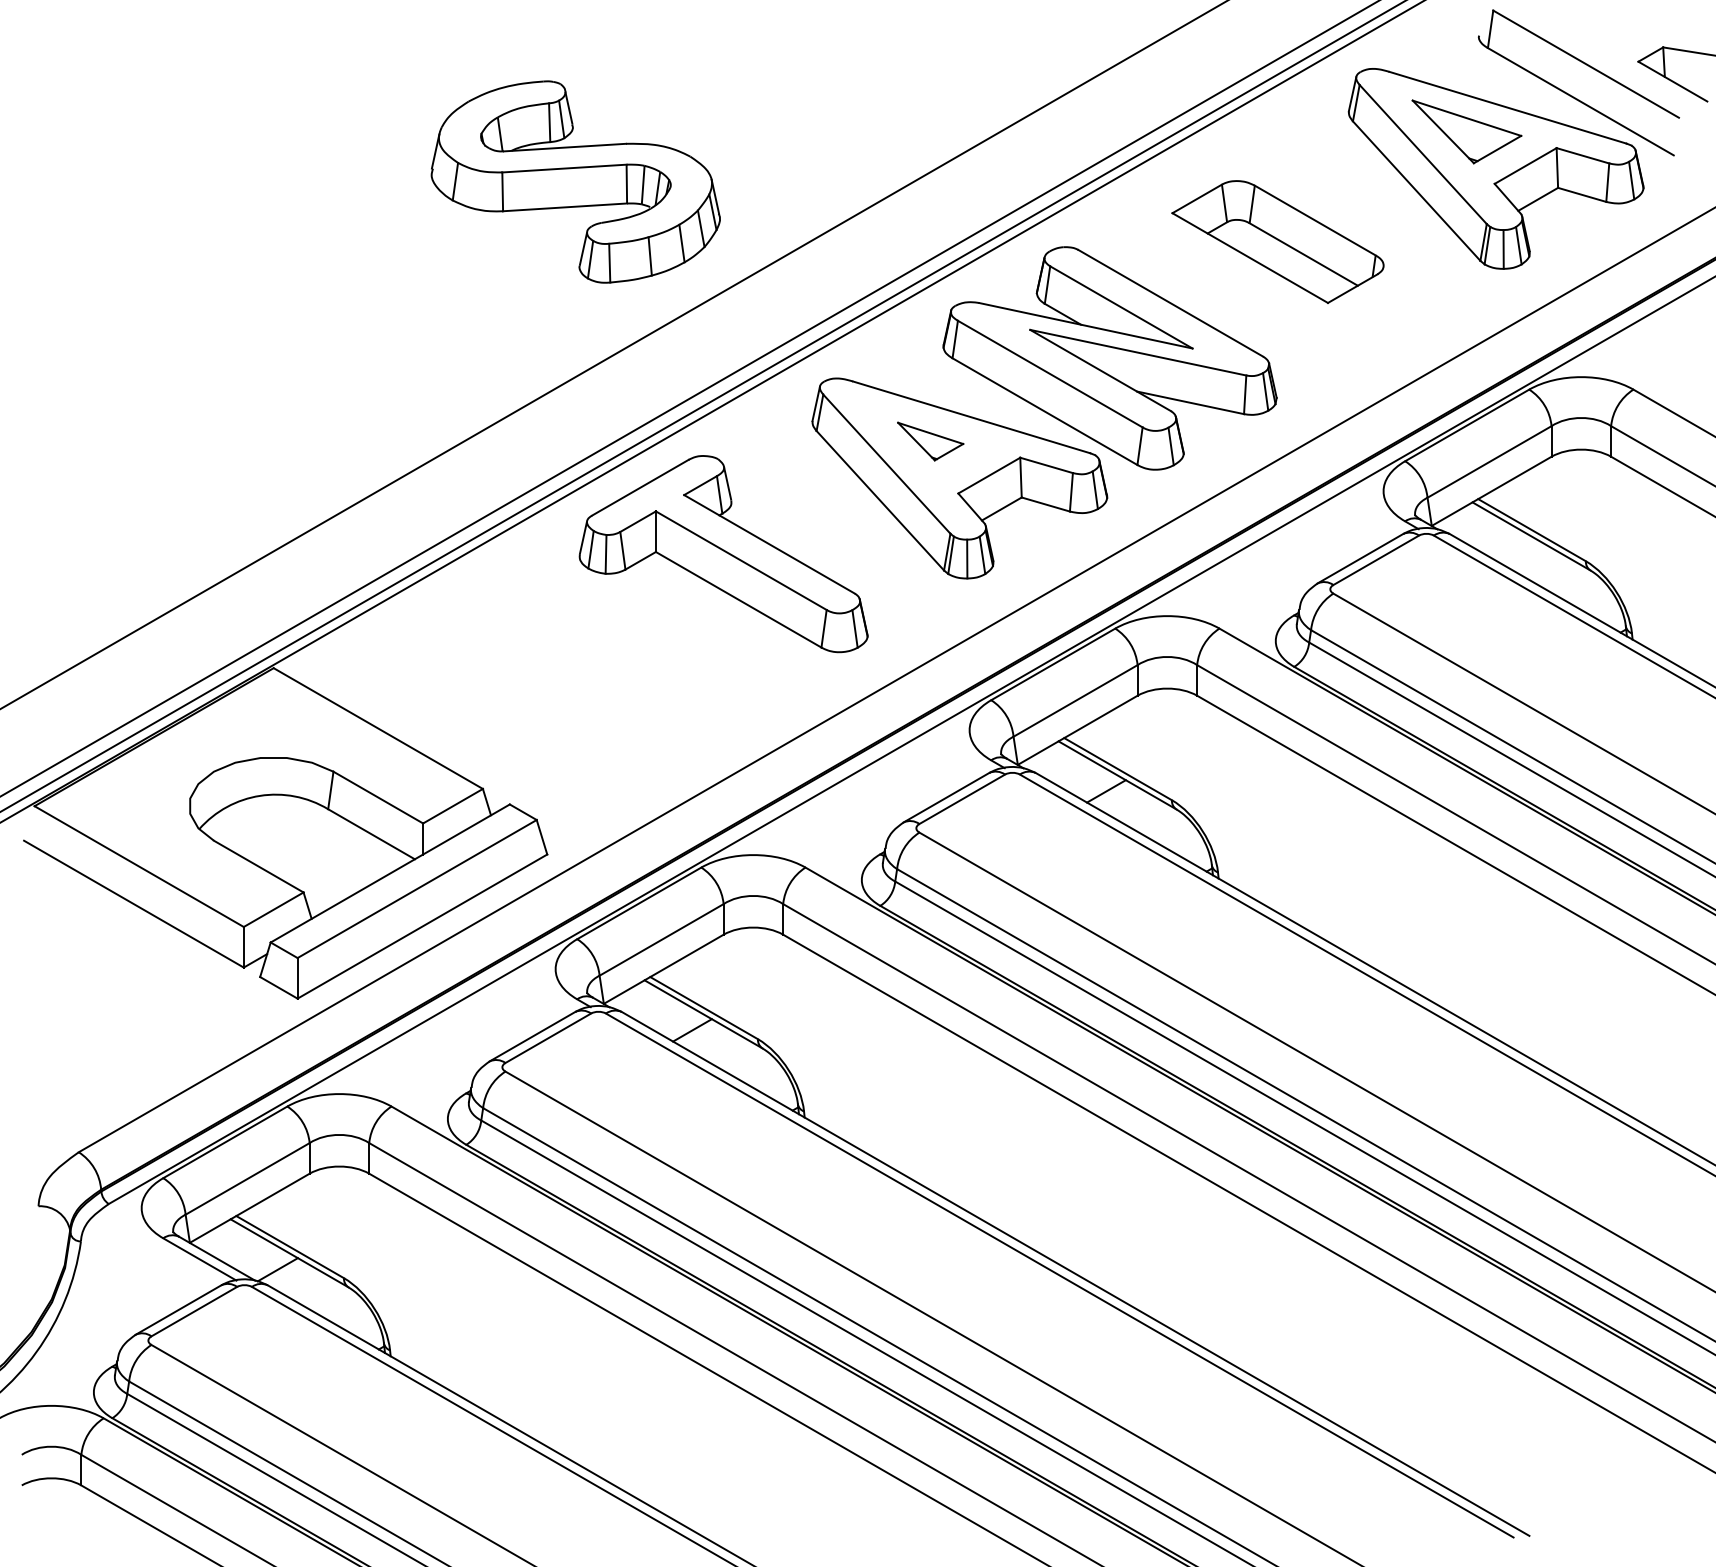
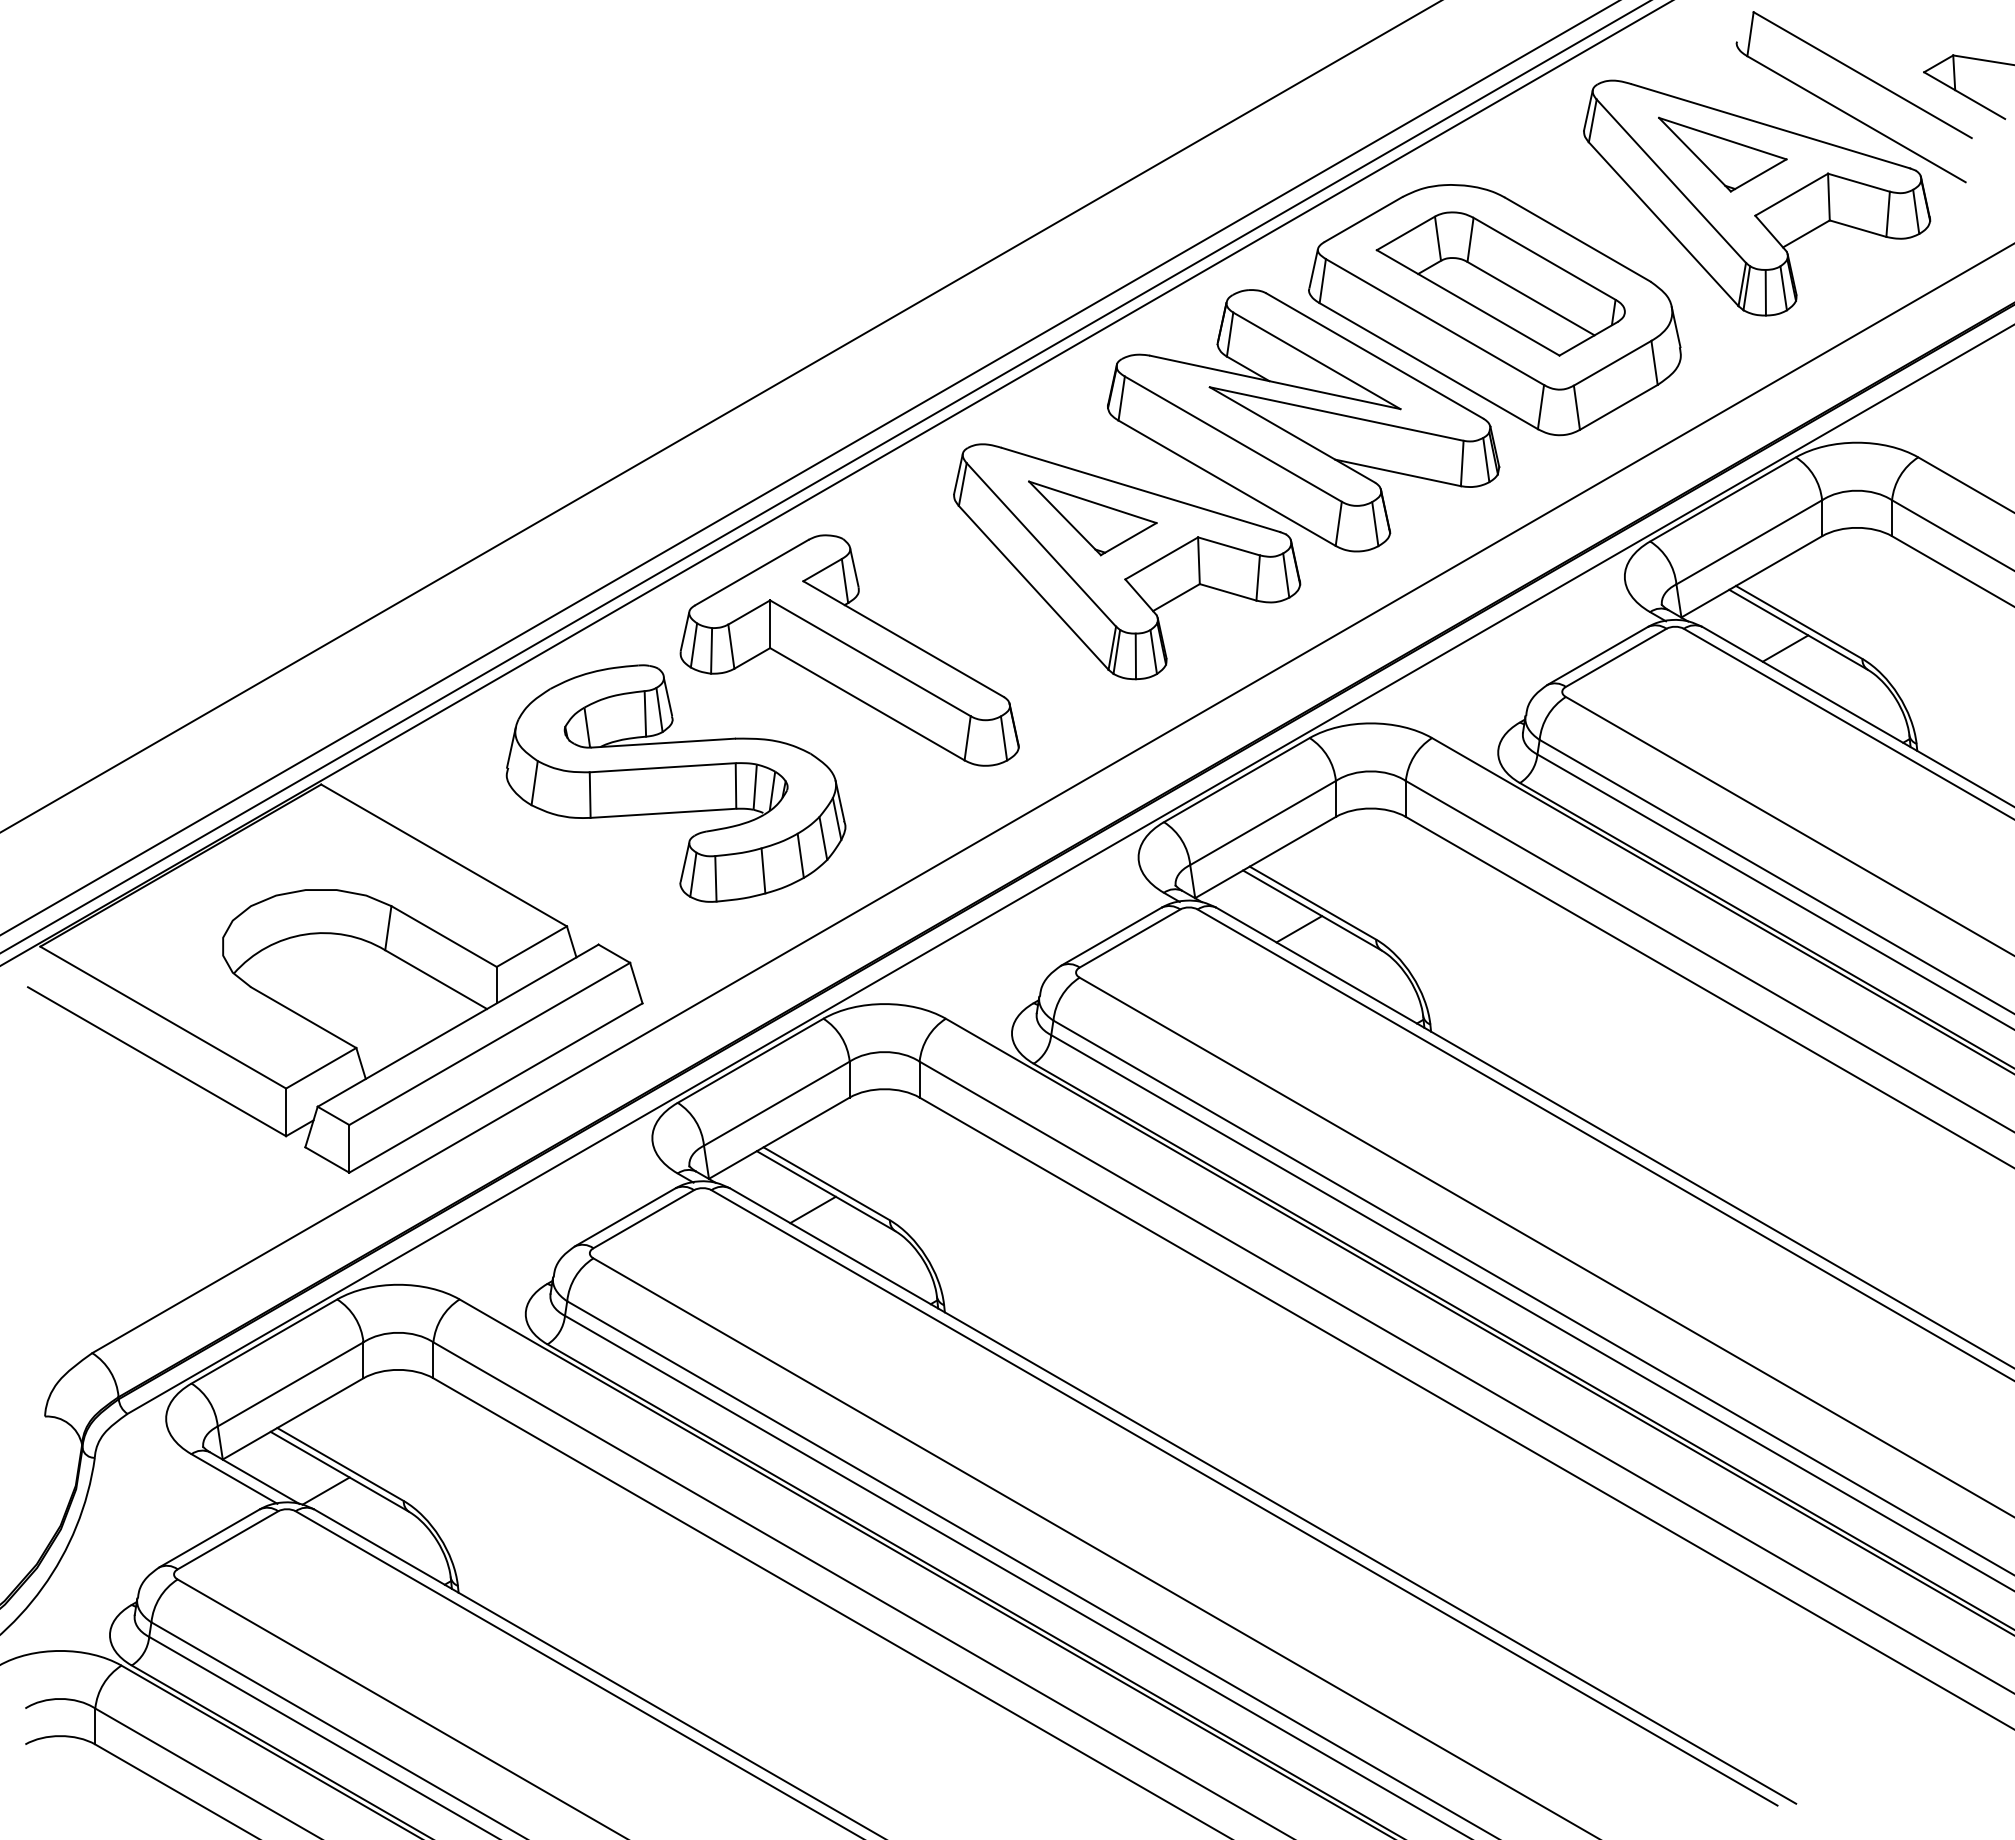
part: (575, 181) -> (675, 783), moved
part: (1272, 264) -> (1494, 310), added
part: (930, 441) -> (1092, 518), size x1.67
line: (1520, 552) -> (1785, 648), added

